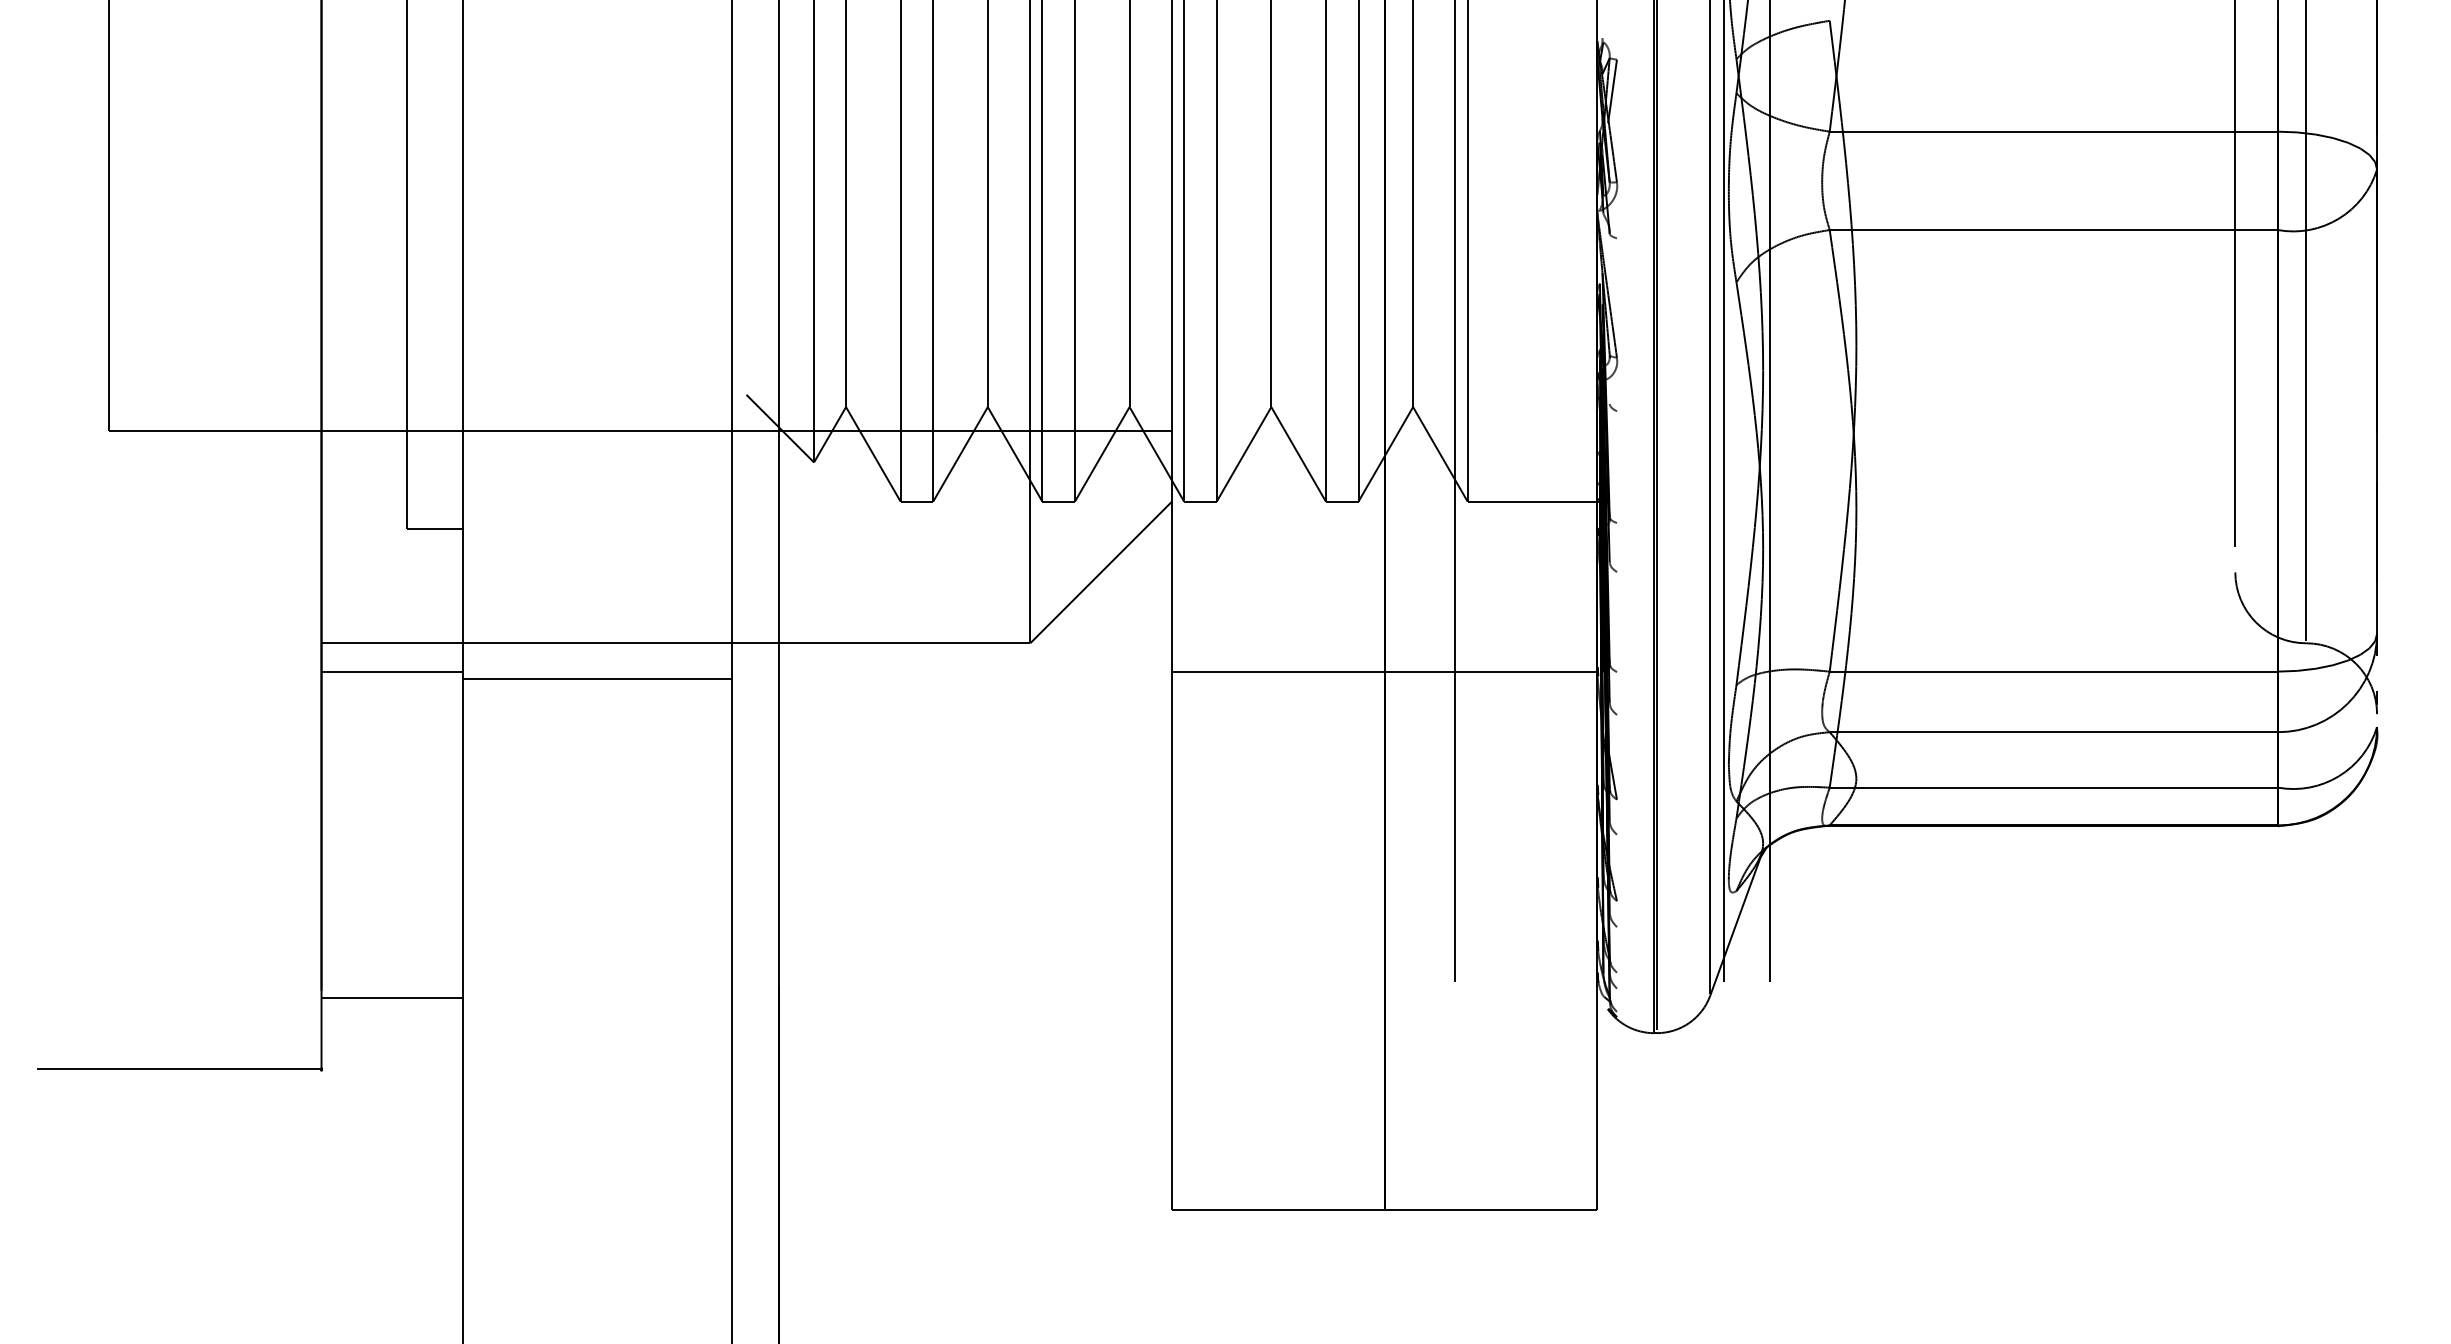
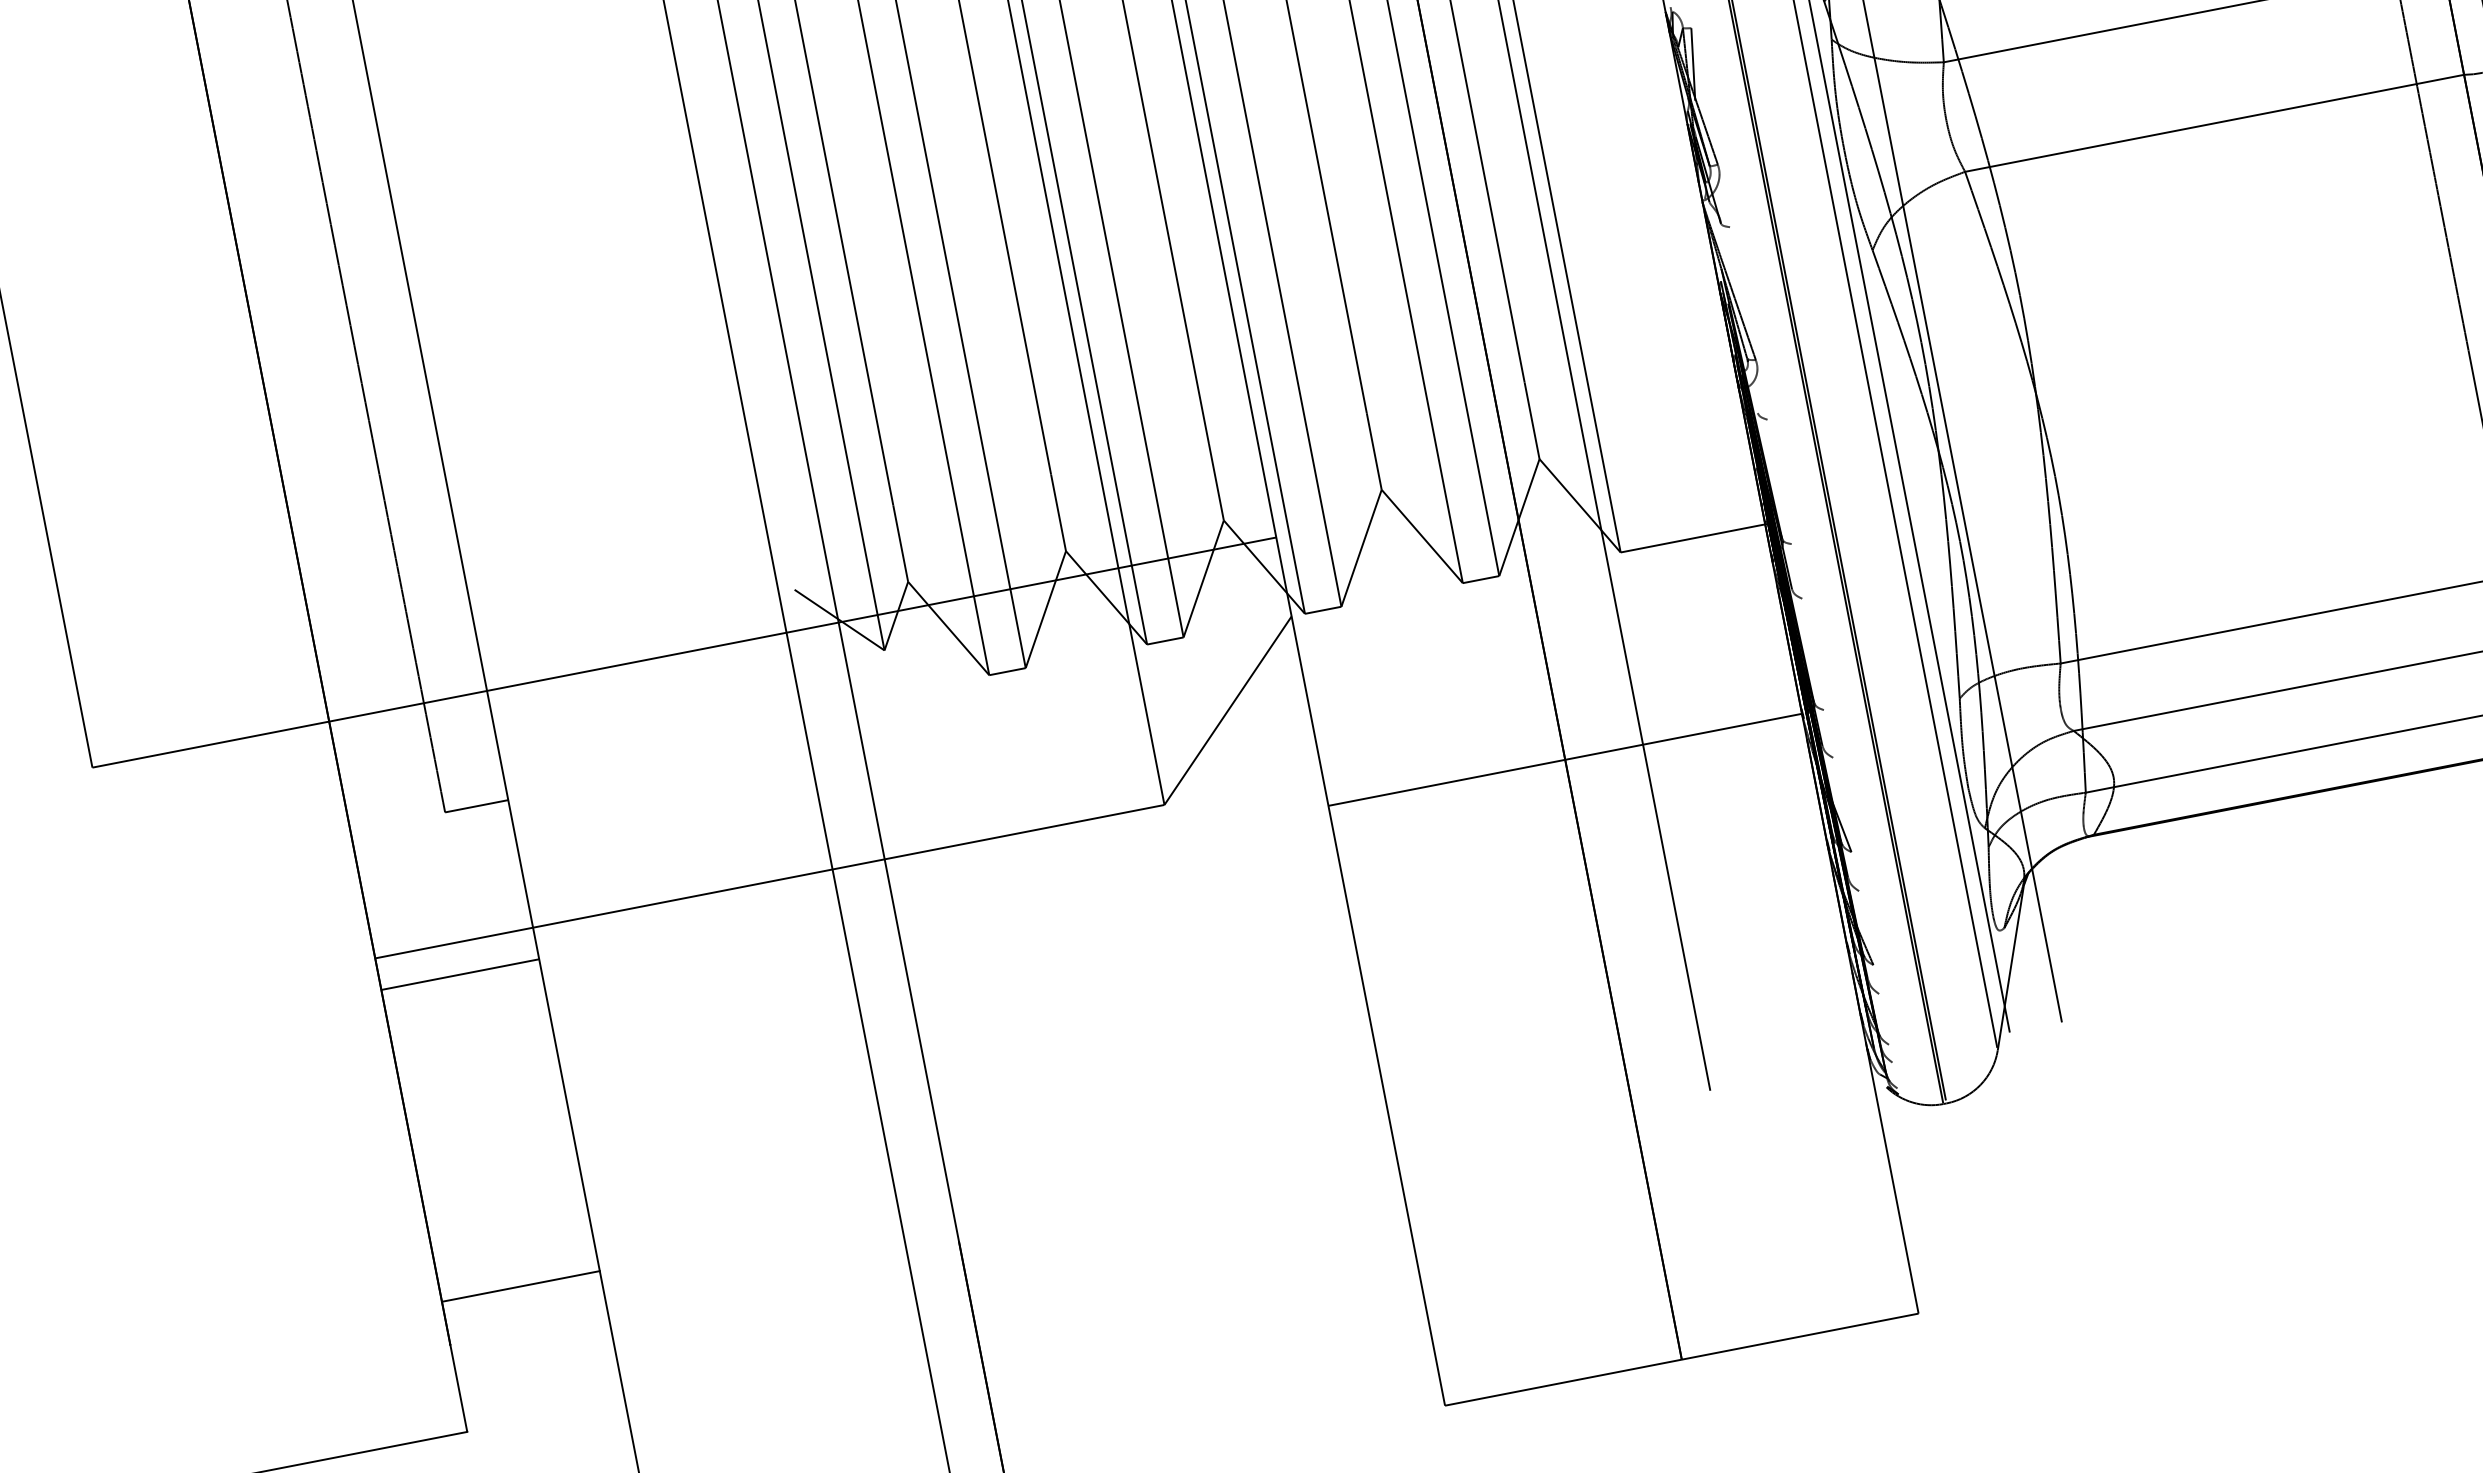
line: (597, 679) -> (690, 938), removed
line: (392, 997) -> (520, 1286), moved

